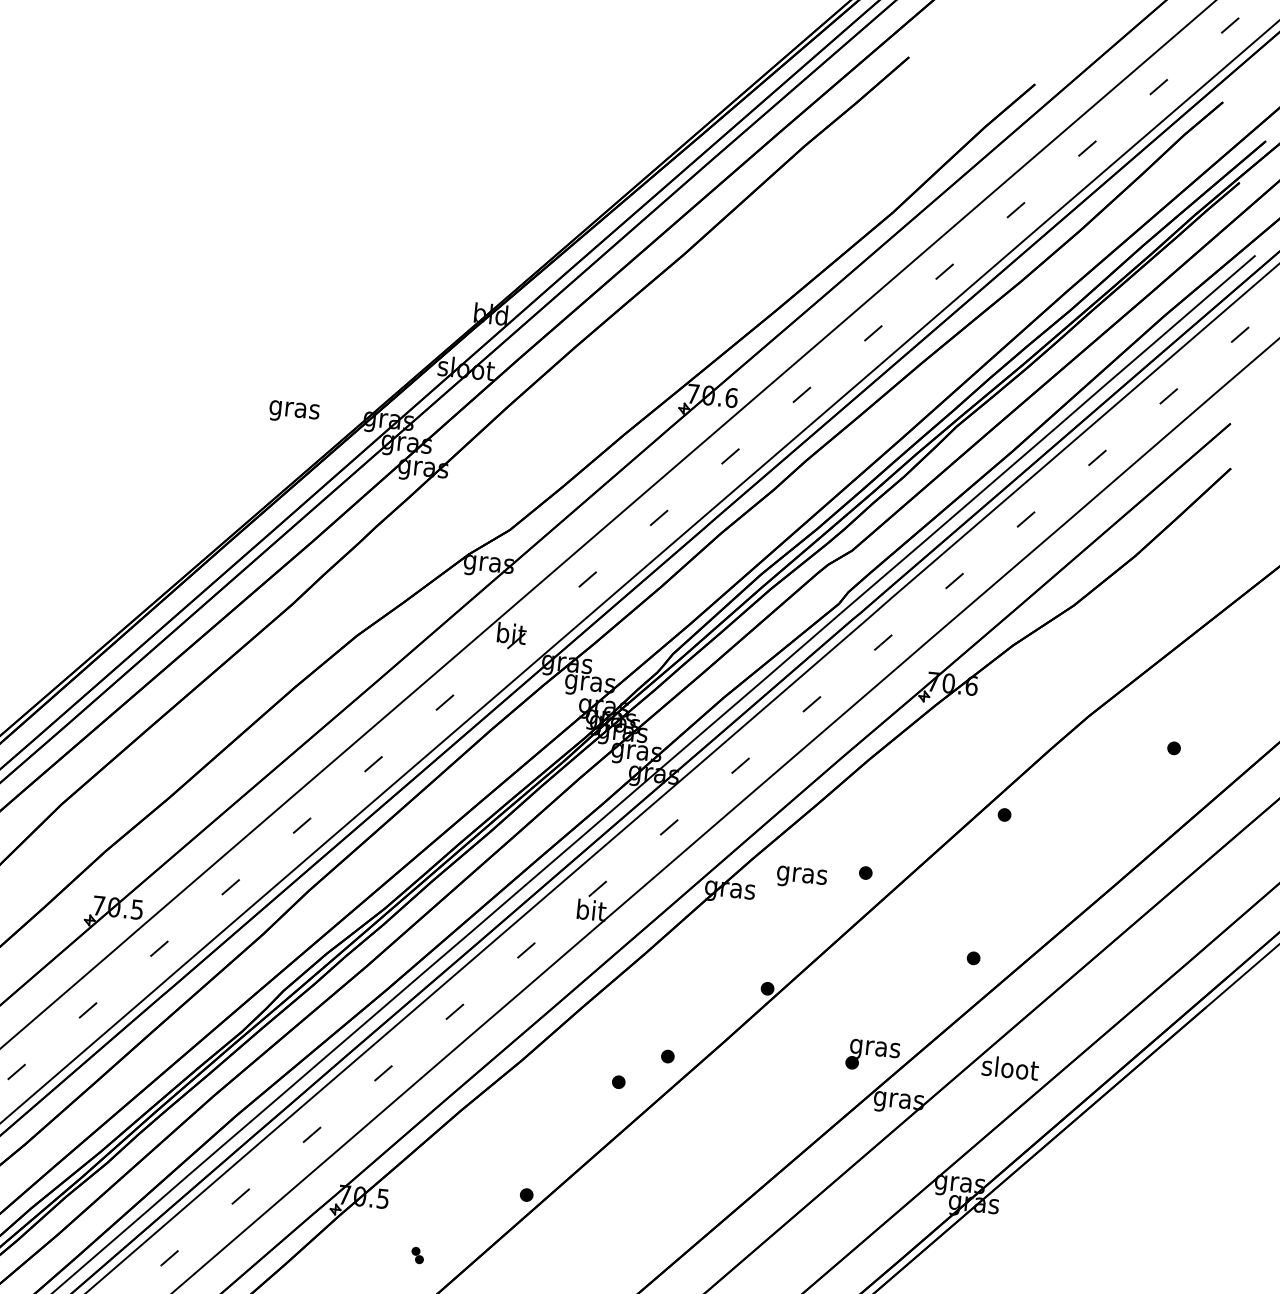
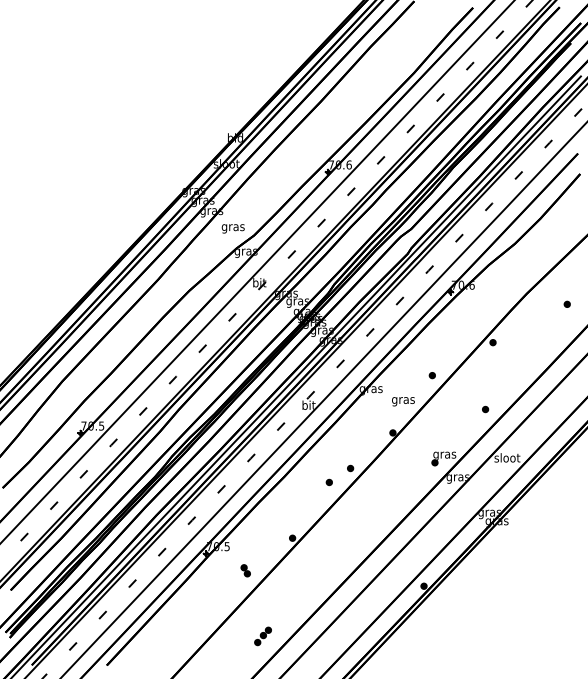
text: (292, 411) -> (232, 228), moved
text: (802, 877) -> (403, 401), moved
part: (417, 1254) -> (245, 570), size x1.67

